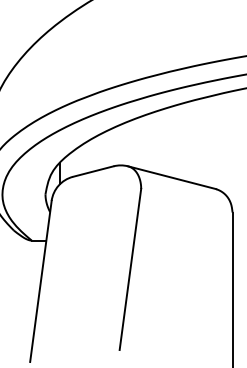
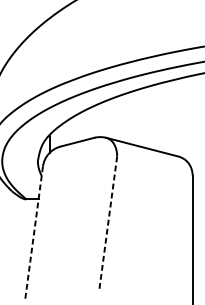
line: (130, 269) -> (108, 223), solid -> dashed
line: (40, 281) -> (33, 233), solid -> dashed

